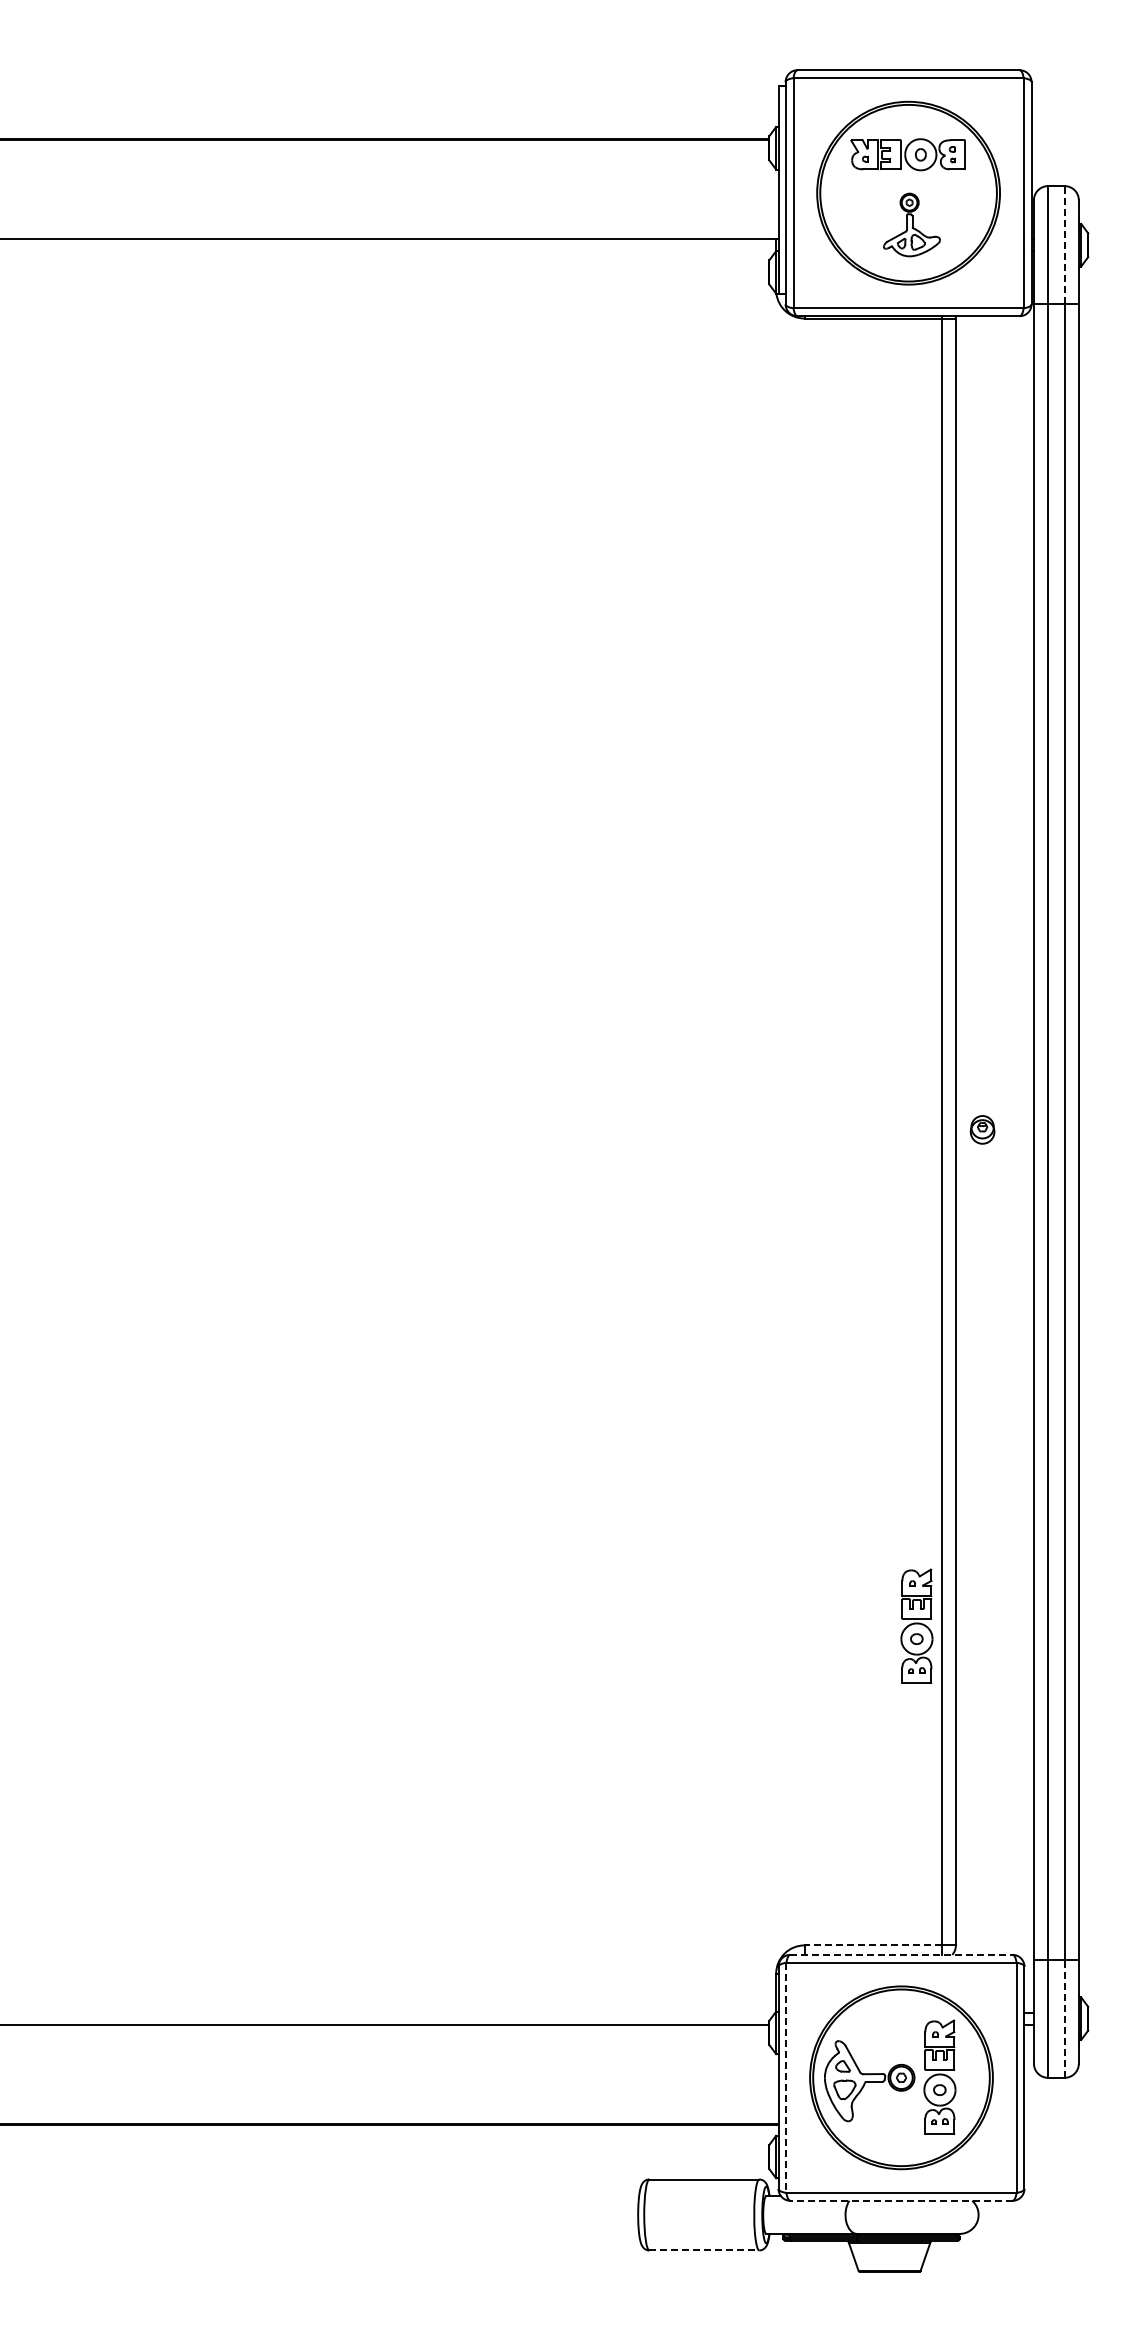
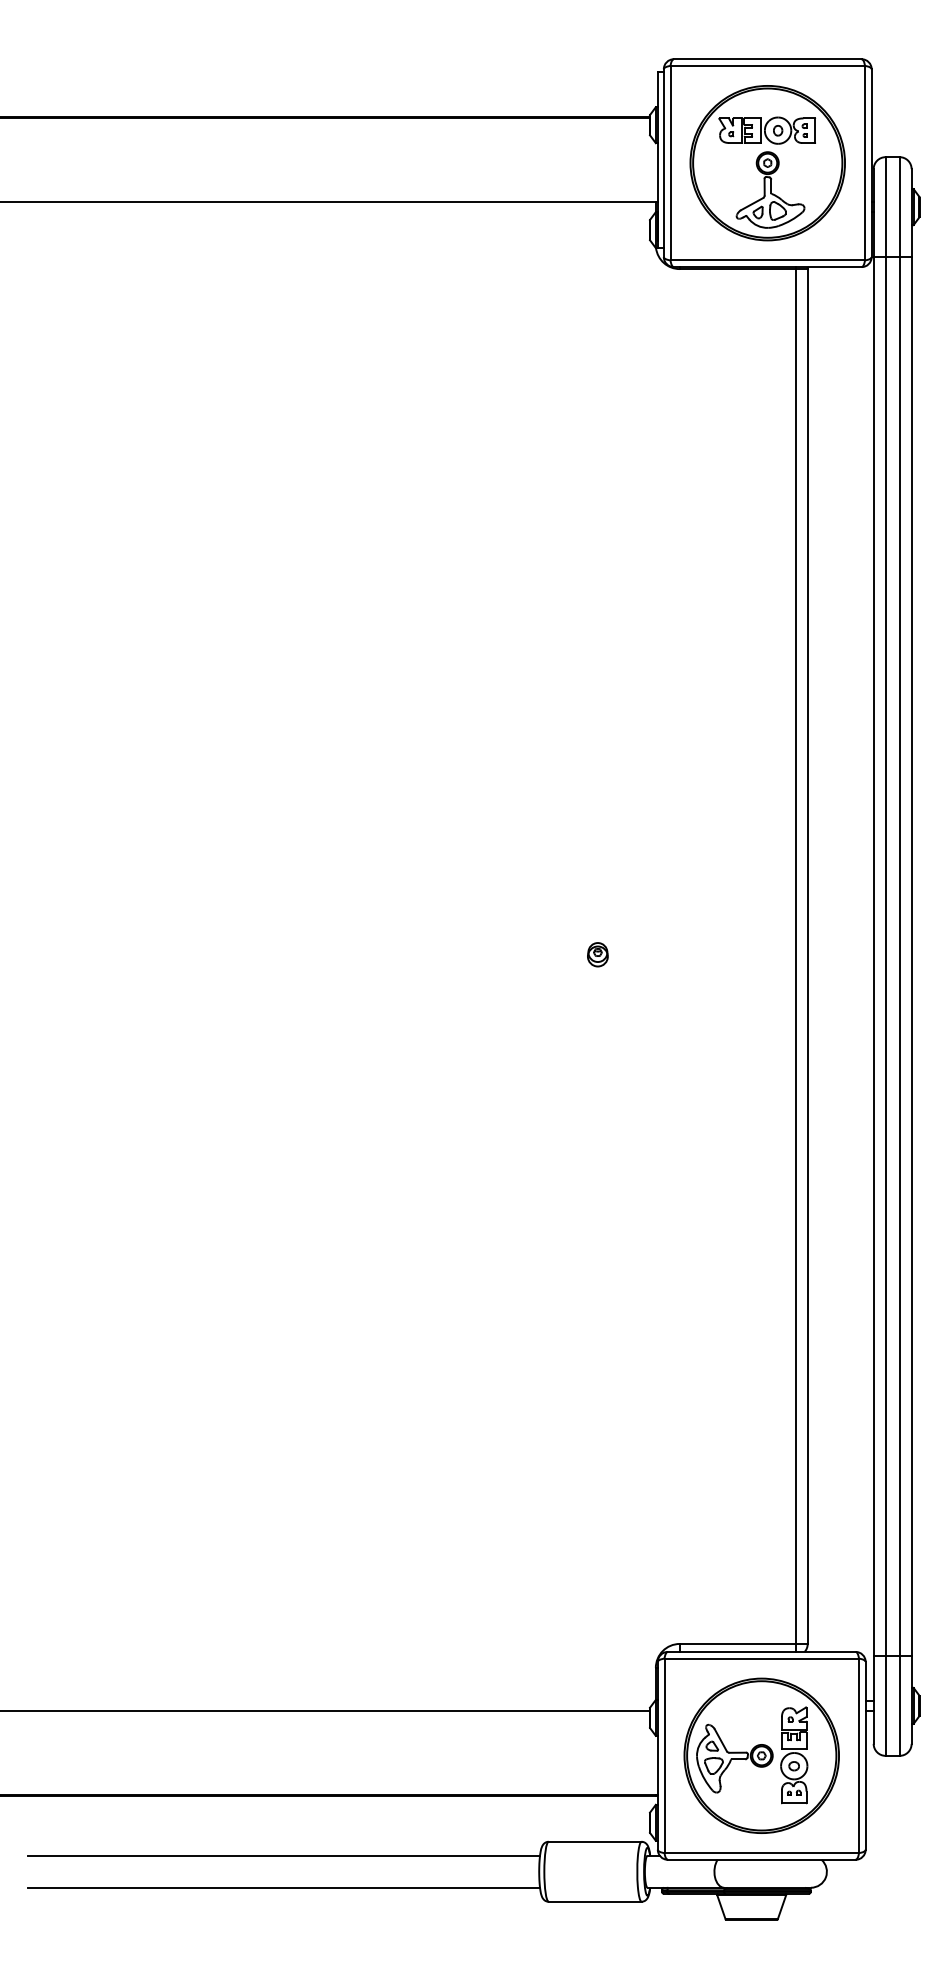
part: (911, 224) -> (770, 189), size x1.43
line: (1064, 244) -> (899, 206), dashed -> solid
part: (982, 1129) -> (597, 954), moved
part: (916, 1625) -> (774, 1373), removed
line: (873, 1945) -> (738, 1644), dashed -> solid
line: (902, 1954) -> (762, 1651), dashed -> solid
line: (1064, 2018) -> (899, 1705), dashed -> solid
line: (786, 2078) -> (664, 1756), dashed -> solid
line: (336, 2196) -> (284, 1856), added
line: (901, 2200) -> (761, 1859), dashed -> solid
line: (336, 2233) -> (284, 1887), added
line: (704, 2250) -> (595, 1901), dashed -> solid

